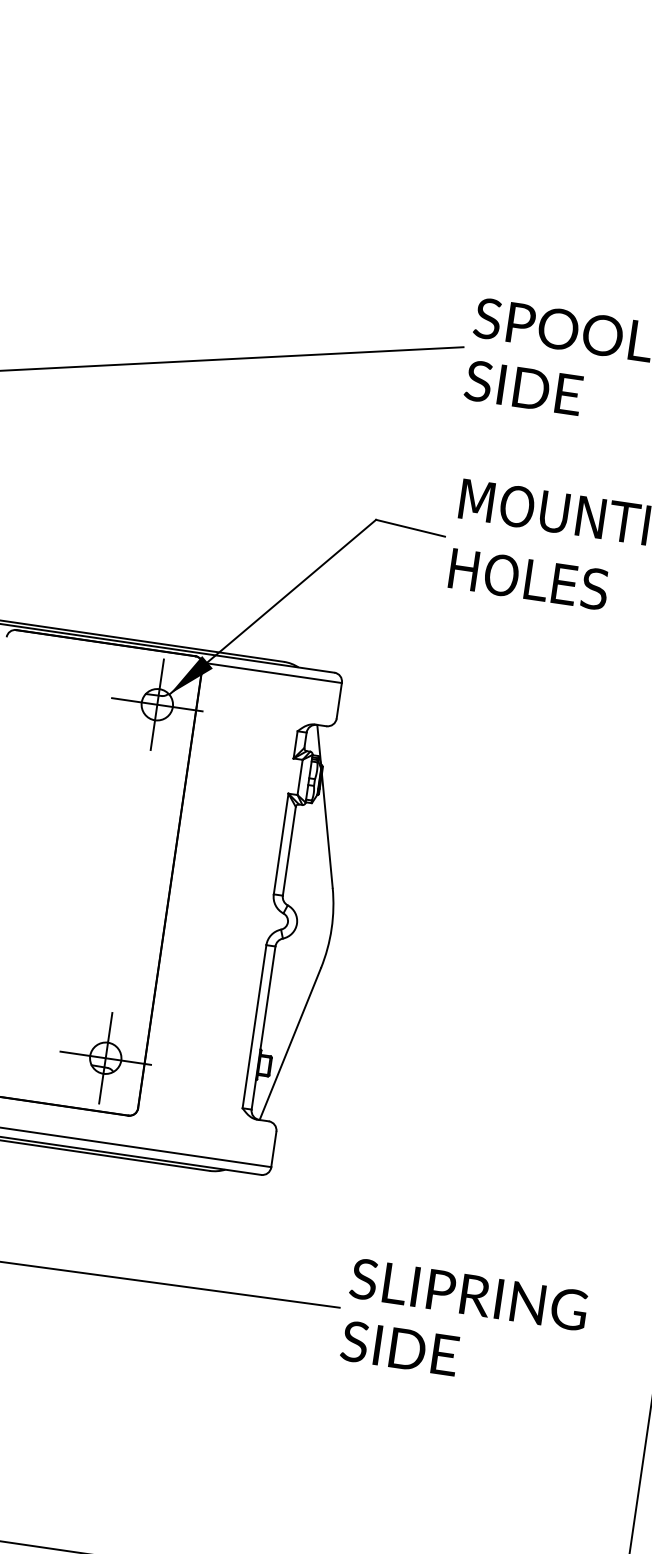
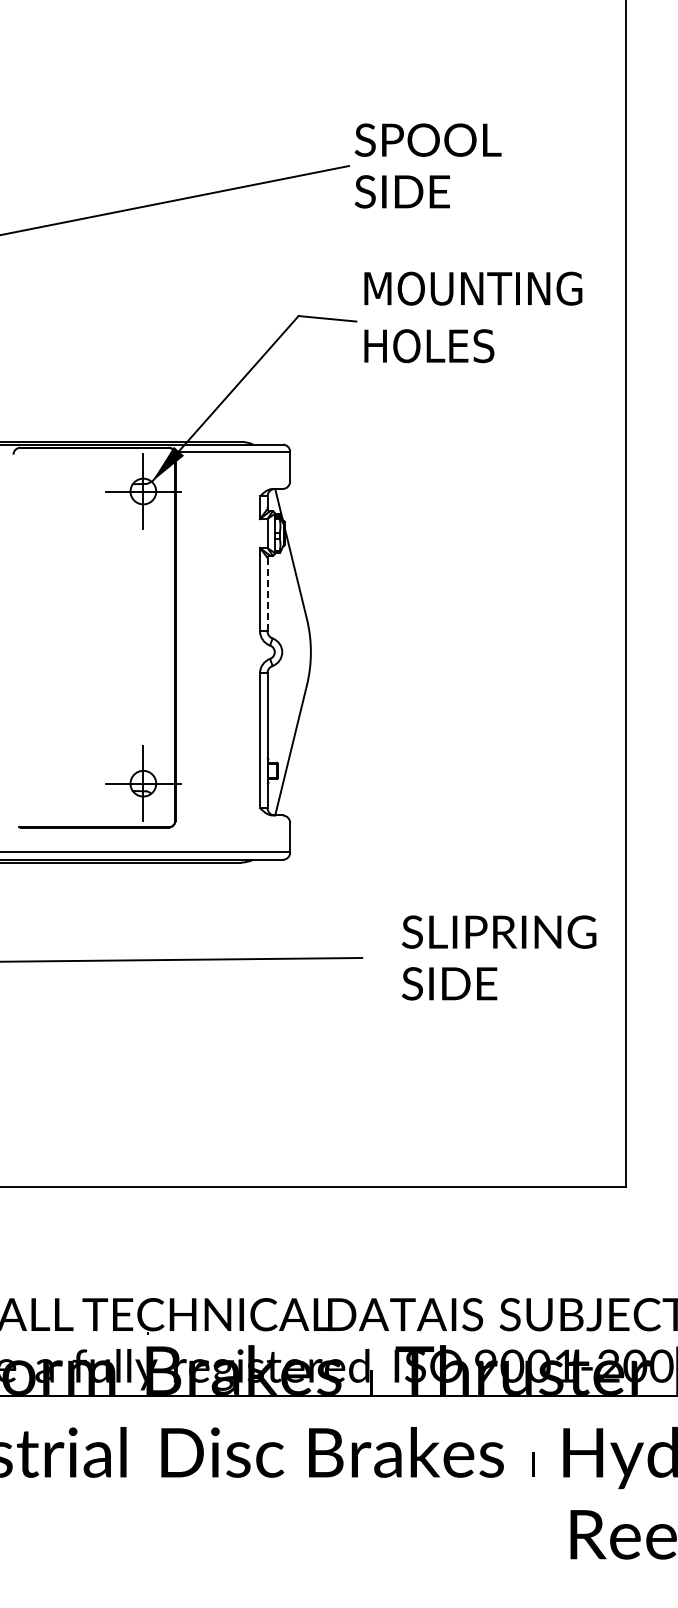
line: (289, 851) -> (267, 594), solid -> dashed
text: (464, 1325) -> (499, 957), moved

